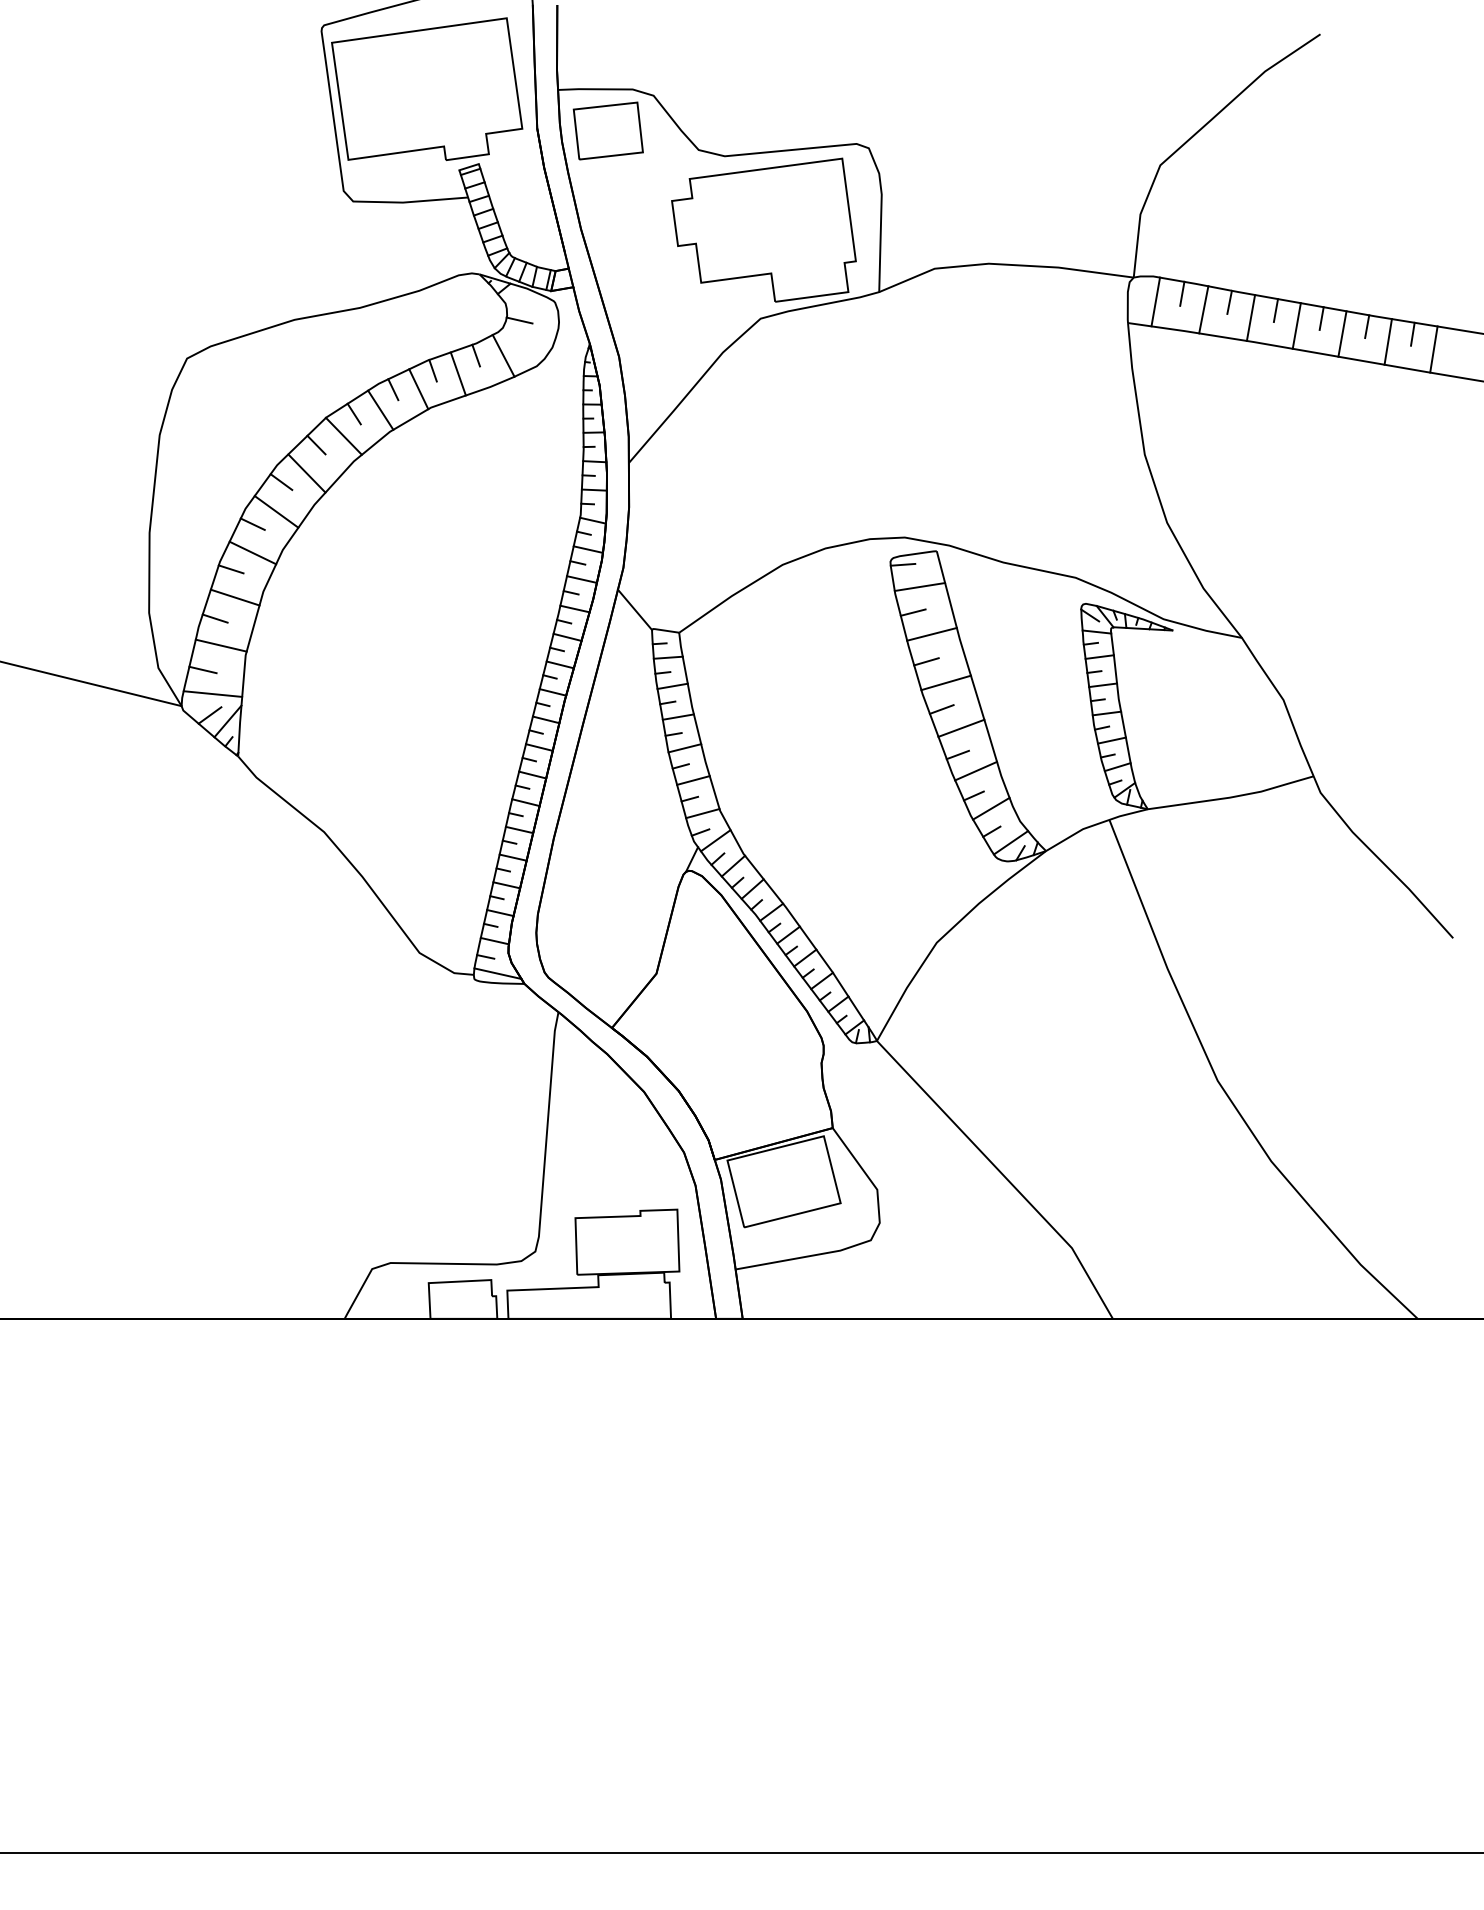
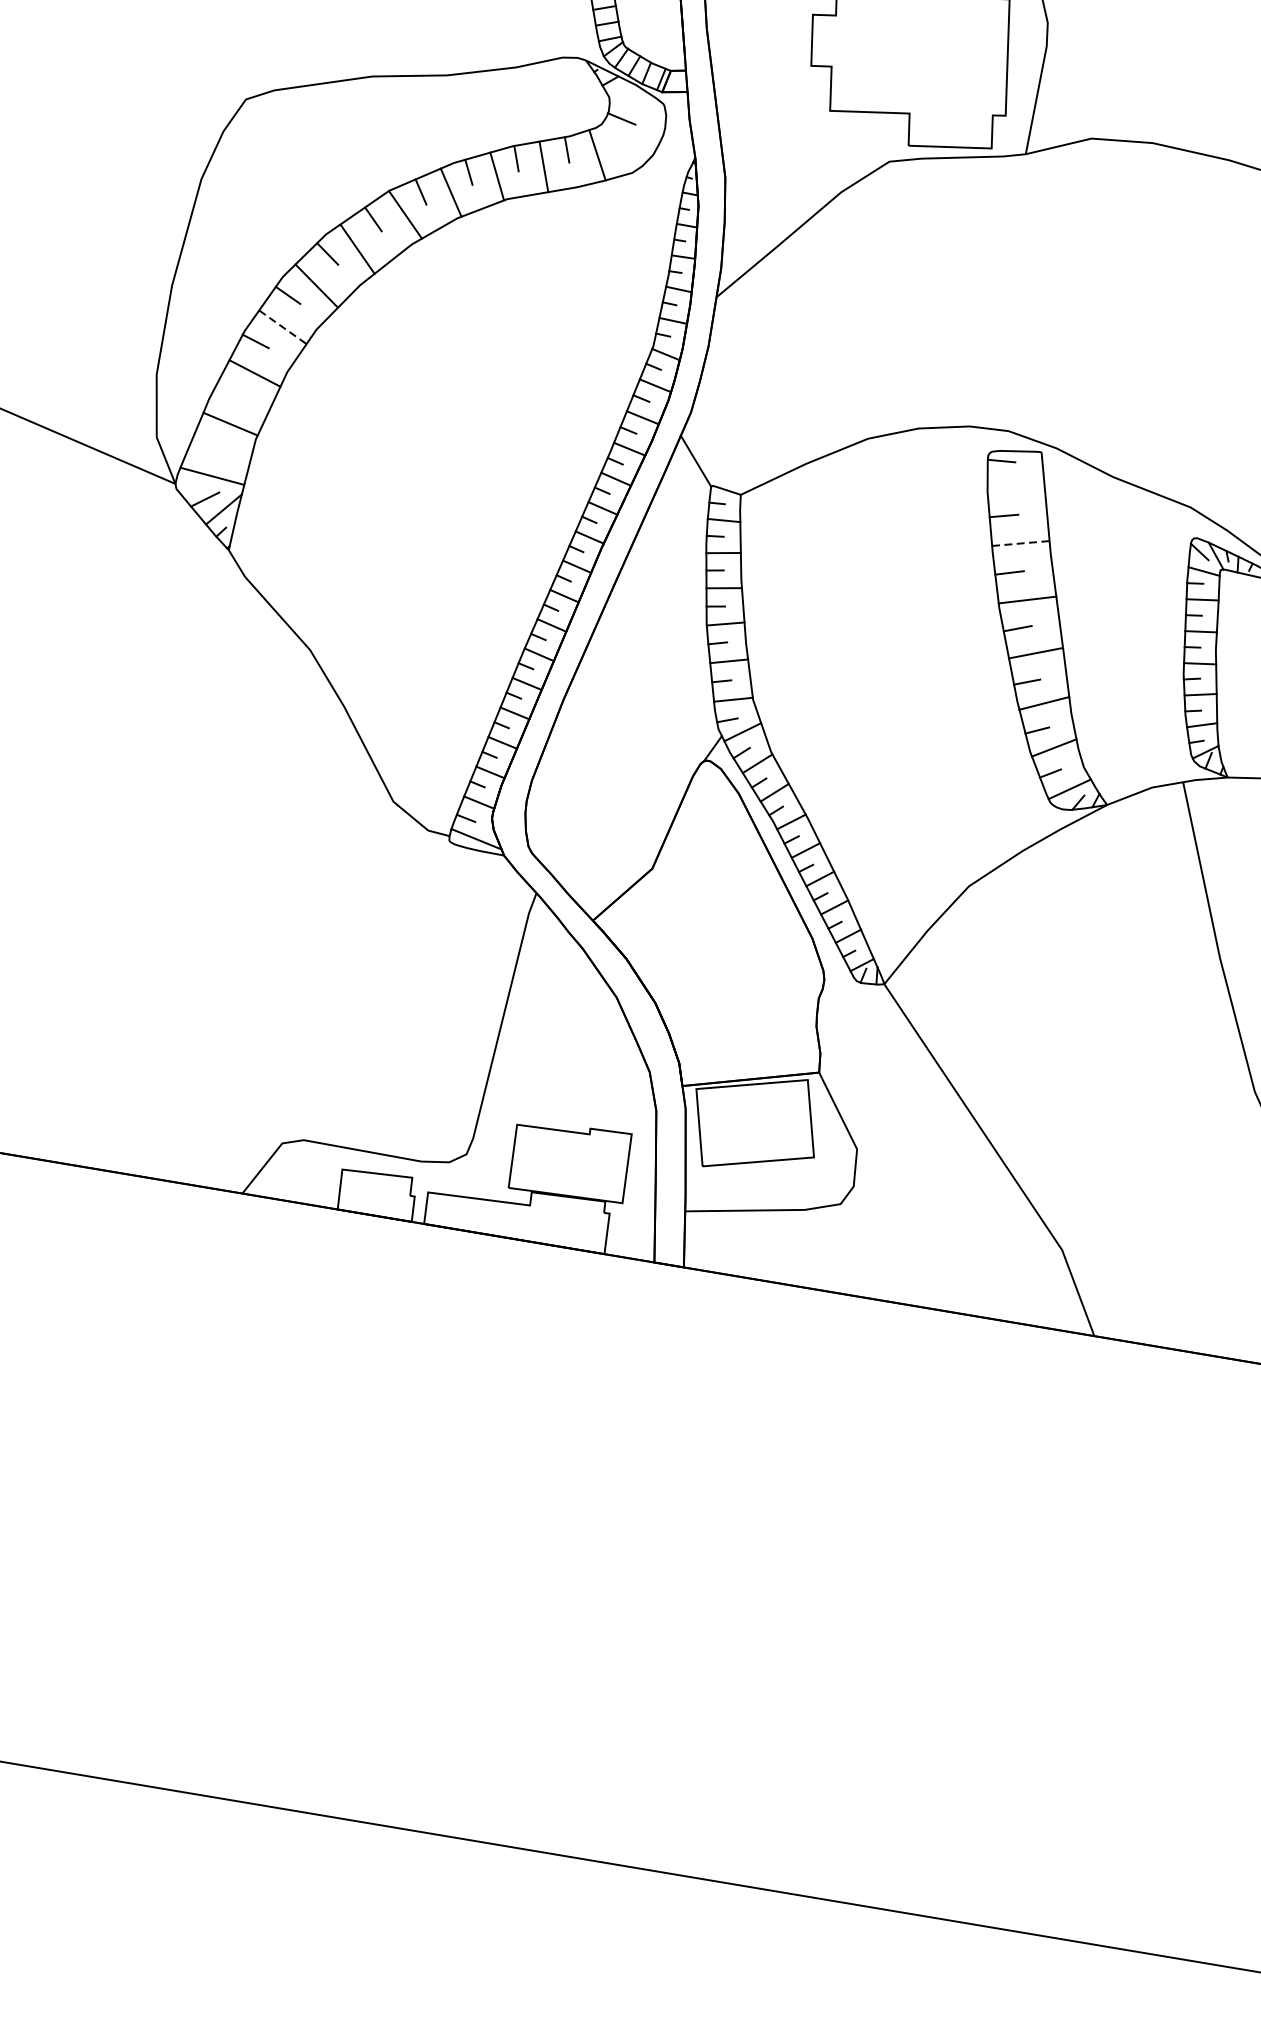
line: (252, 553) -> (282, 327), solid -> dashed
line: (919, 586) -> (1015, 488), removed
line: (214, 618) -> (228, 392), removed
line: (932, 634) -> (1021, 543), solid -> dashed
line: (202, 669) -> (205, 447), removed

